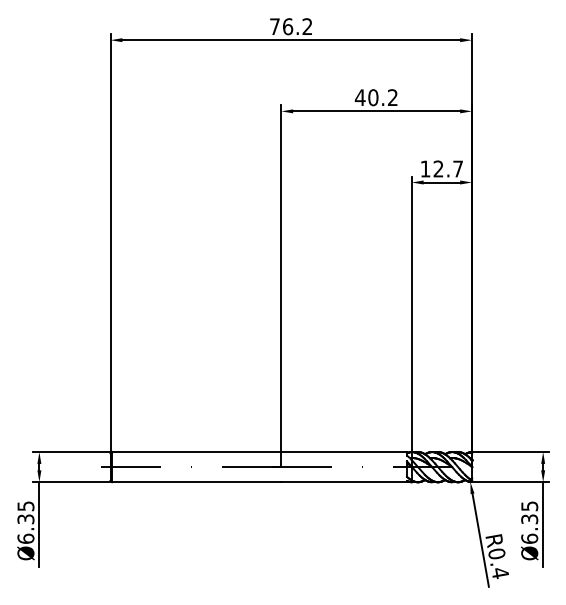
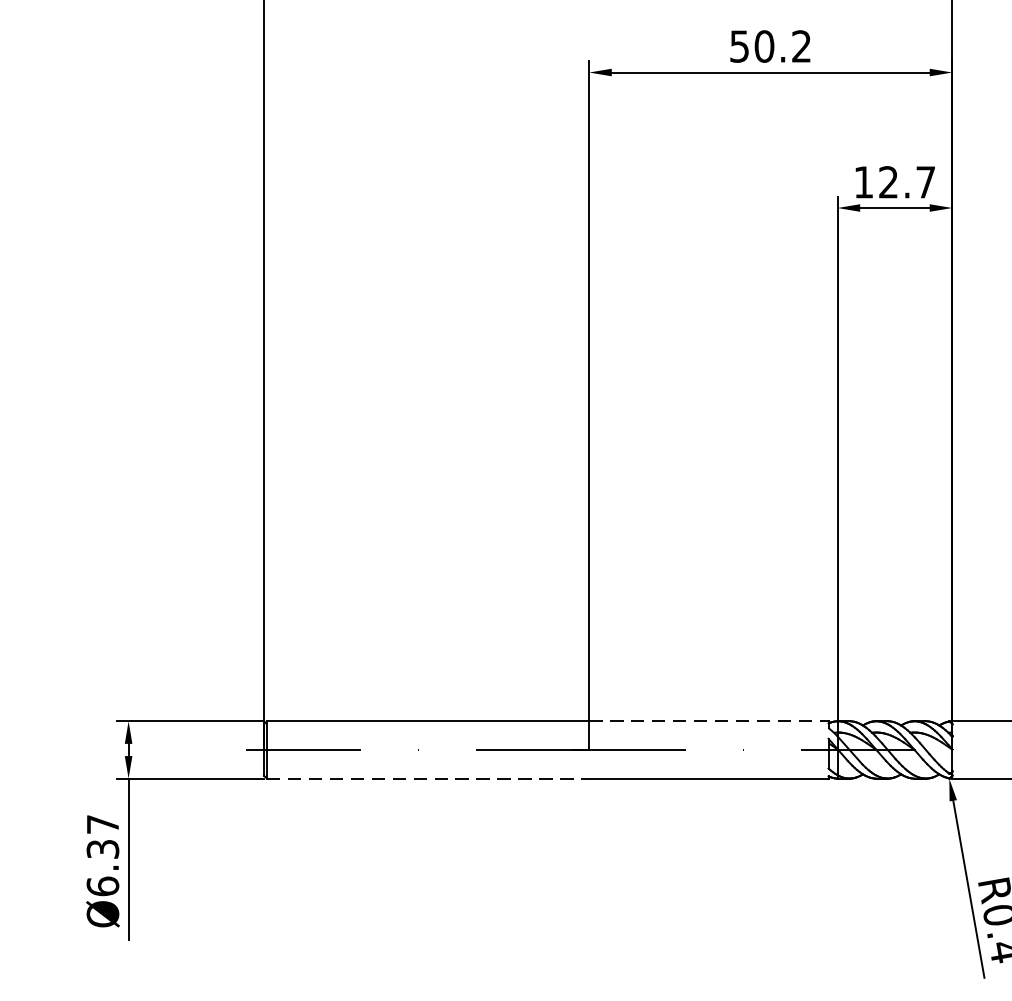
text: (359, 97) -> (738, 46), 40.2 -> 50.2
line: (344, 452) -> (709, 722), solid -> dashed
line: (196, 482) -> (427, 779), solid -> dashed
text: (25, 506) -> (102, 824), Ø6.35 -> Ø6.37

